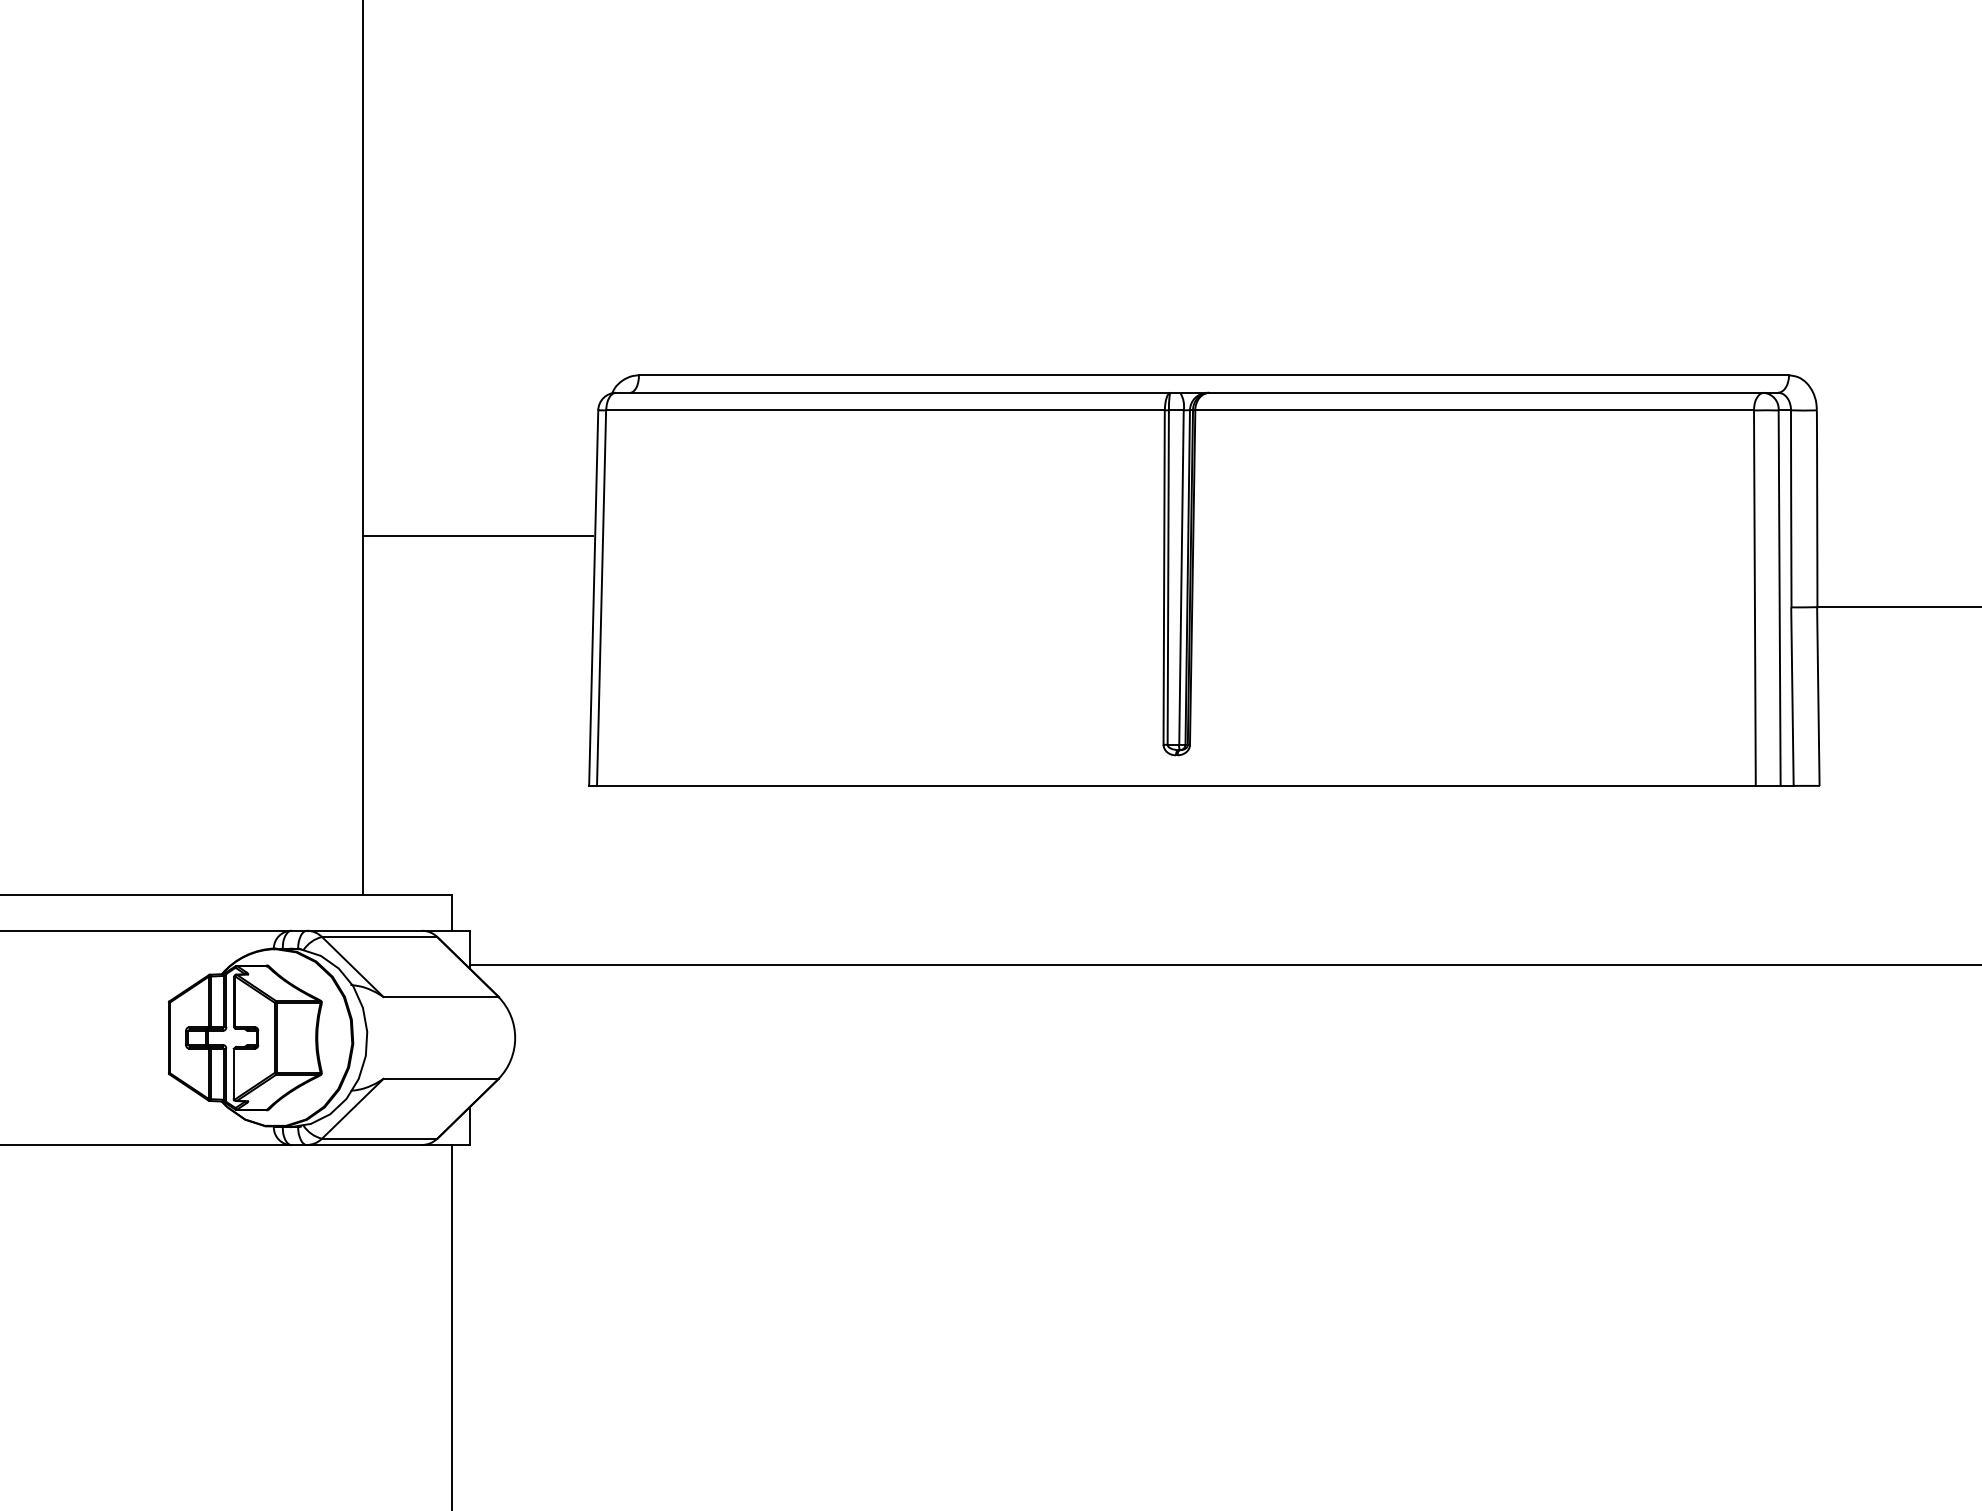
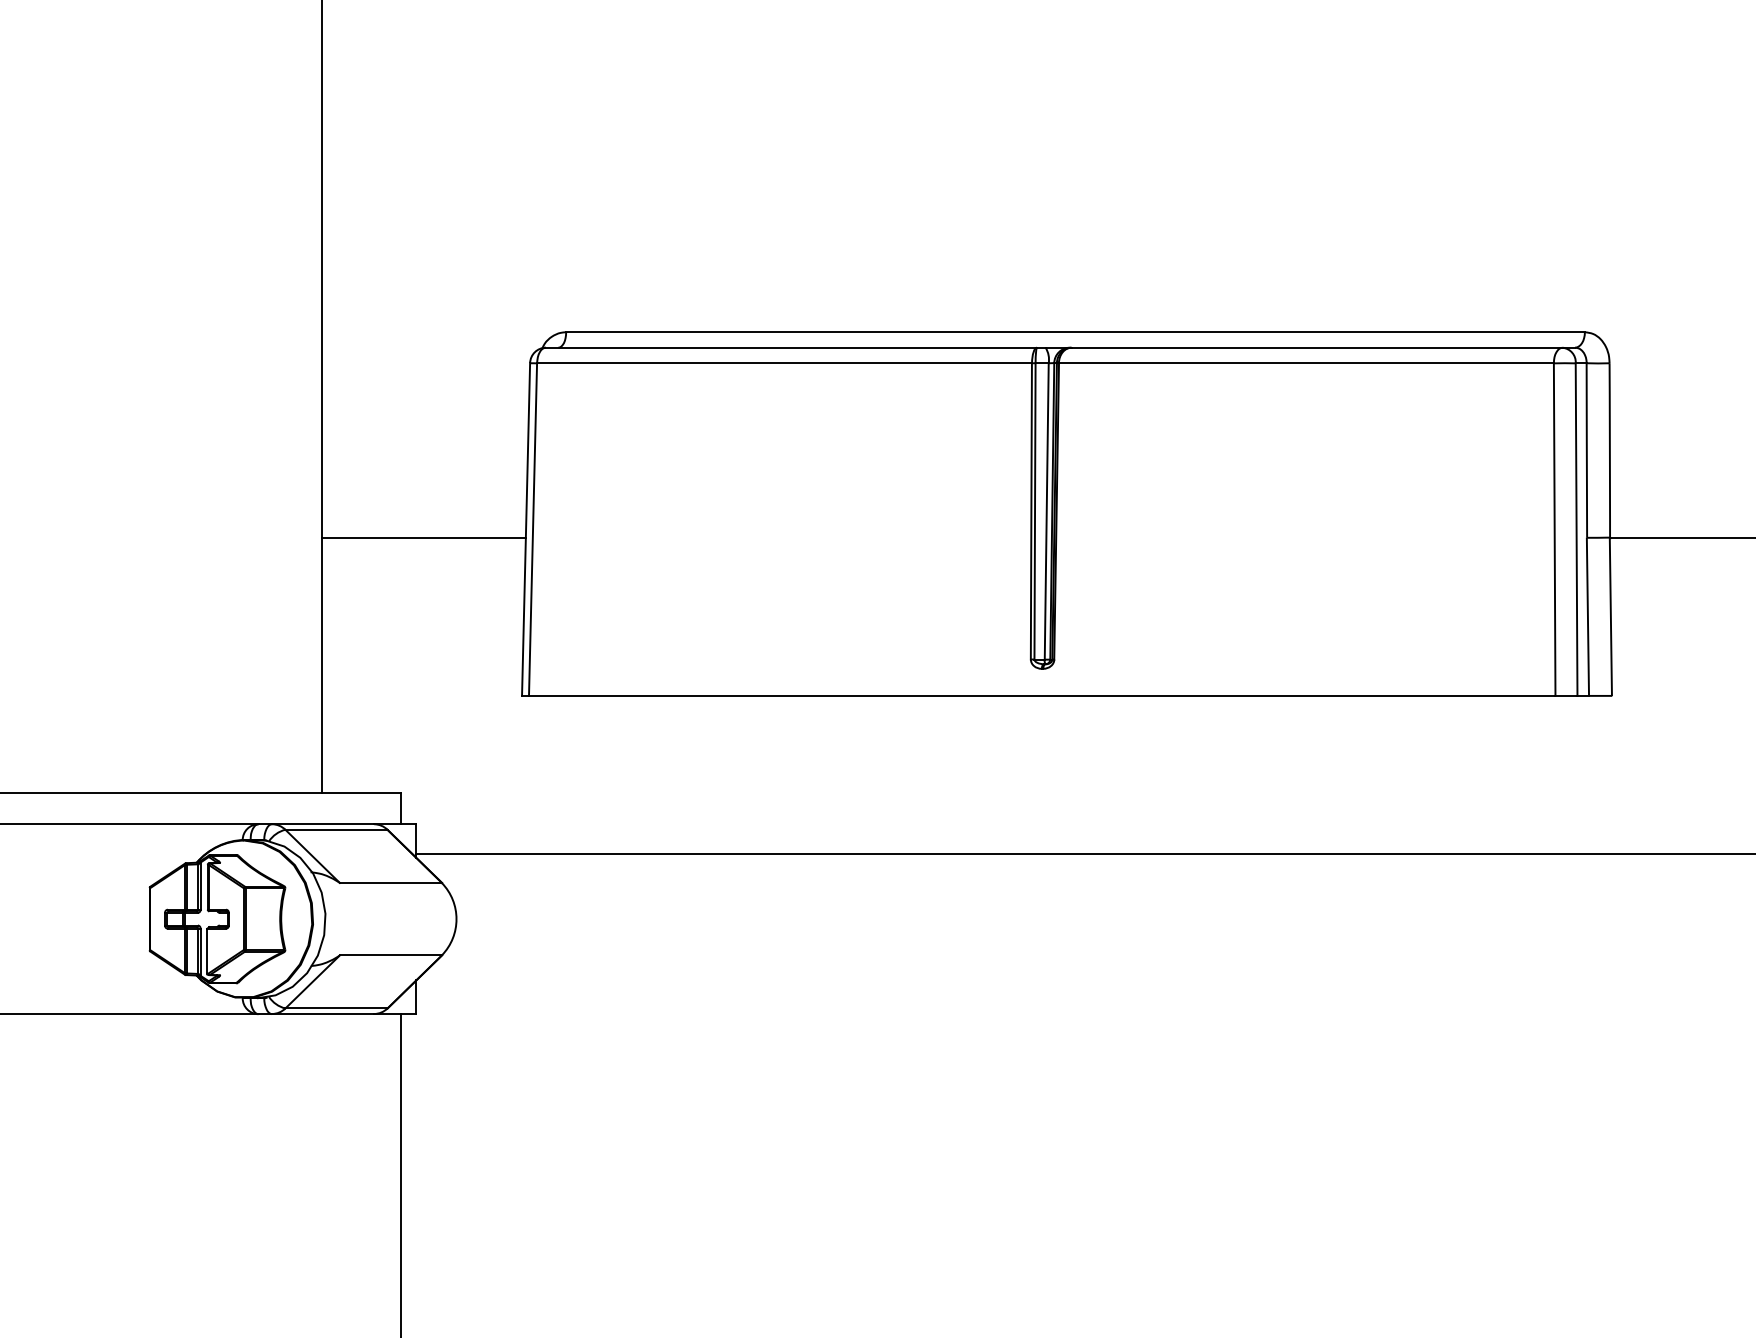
line: (477, 535) -> (423, 537), moved

